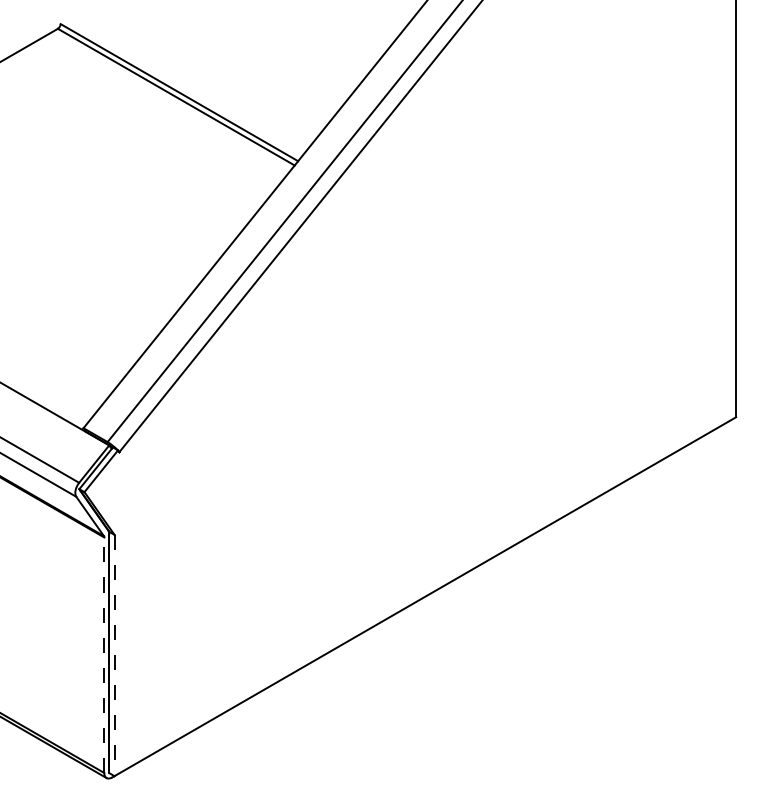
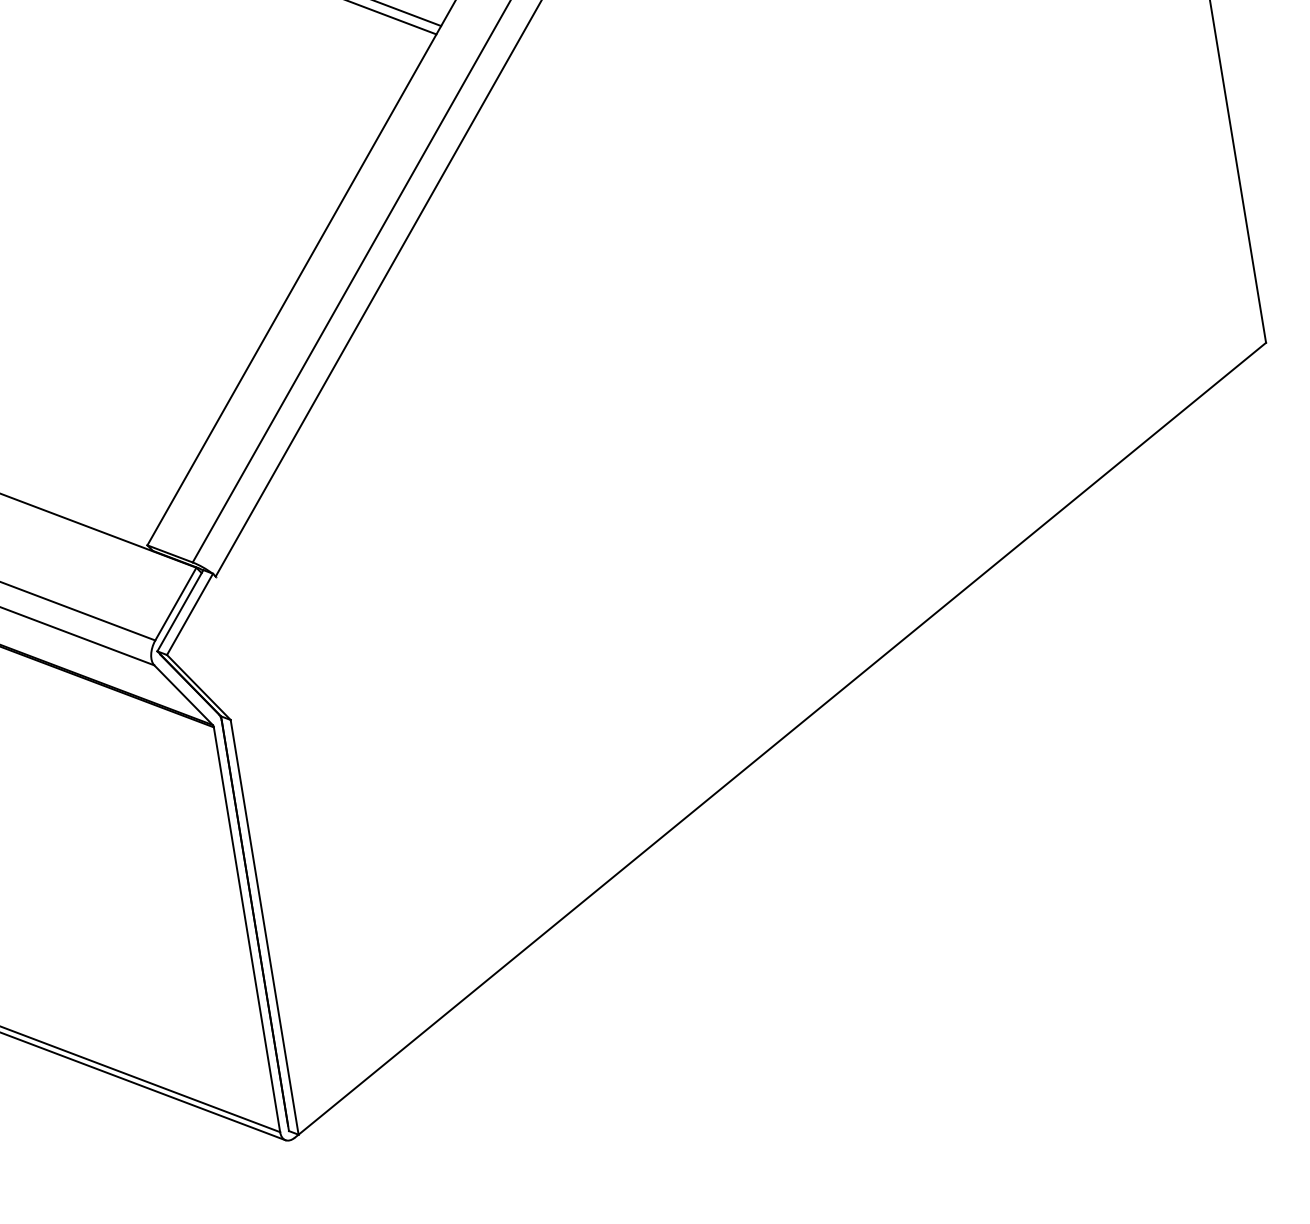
line: (104, 655) -> (247, 930), dashed -> solid
line: (114, 655) -> (264, 927), dashed -> solid

